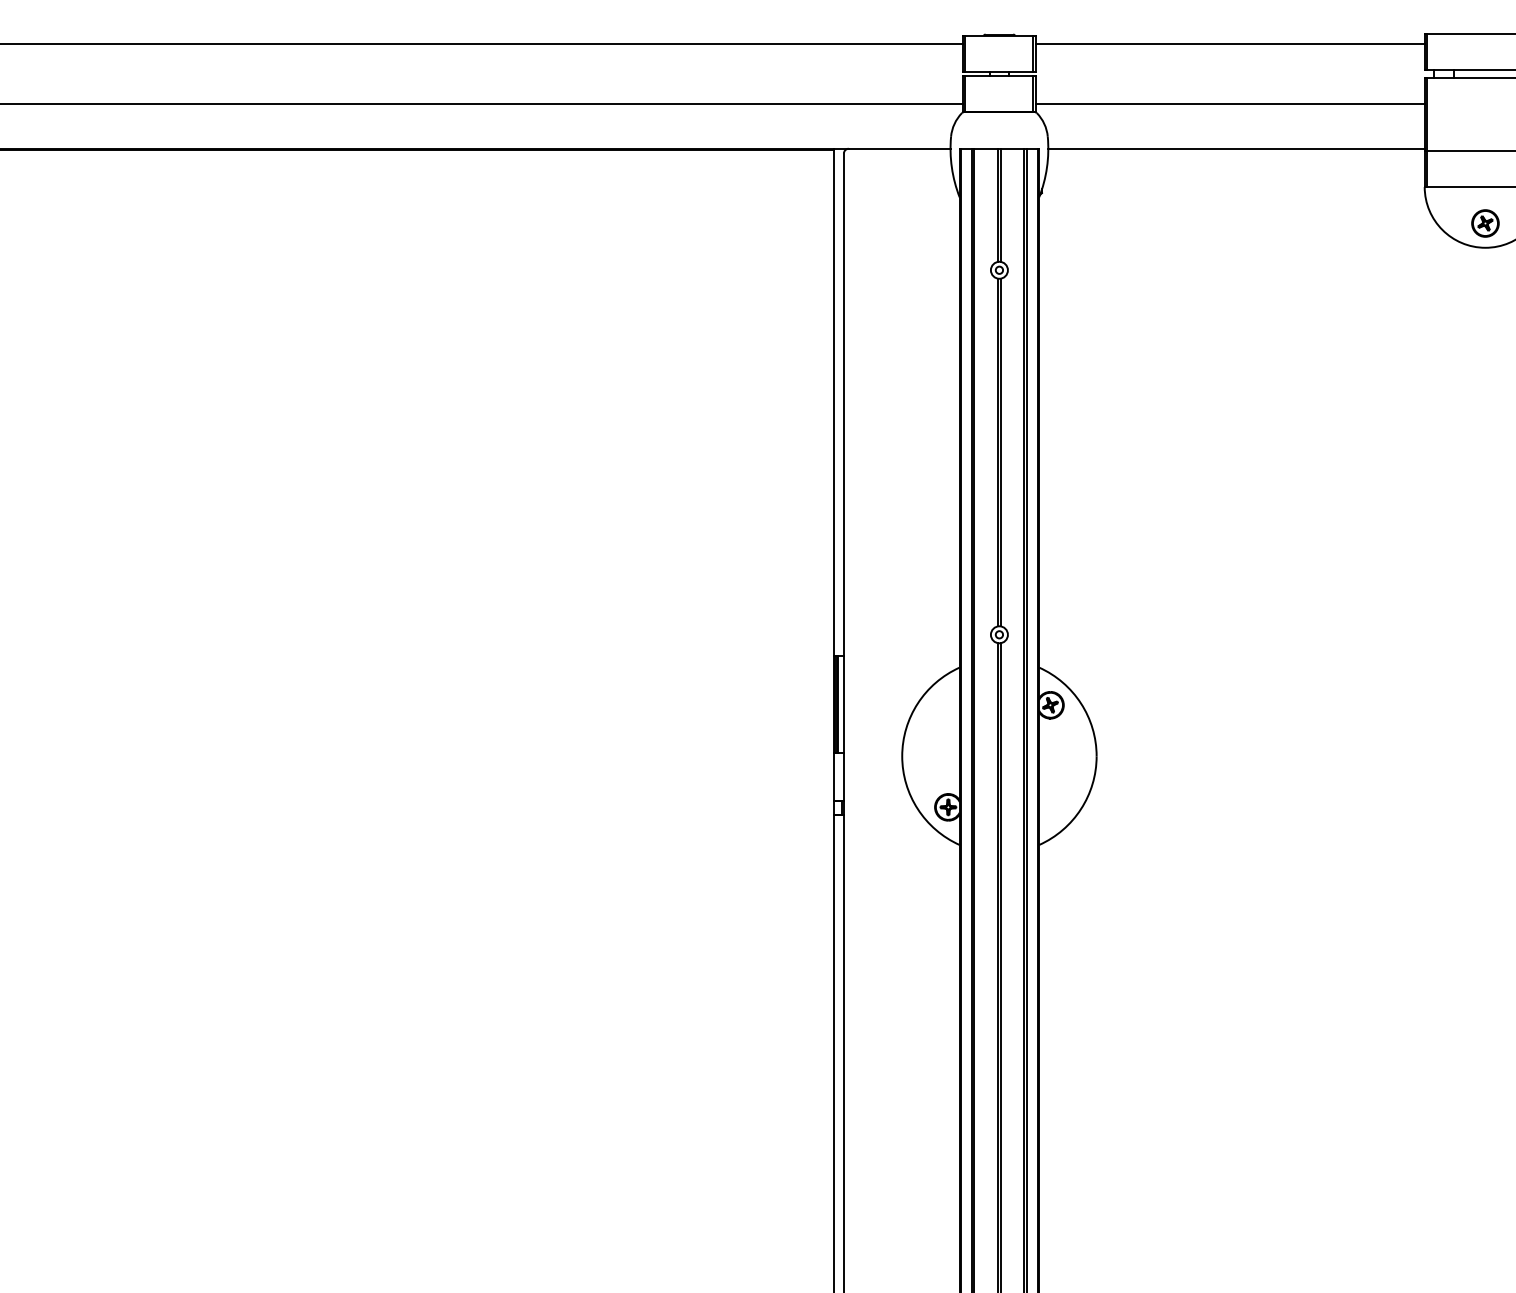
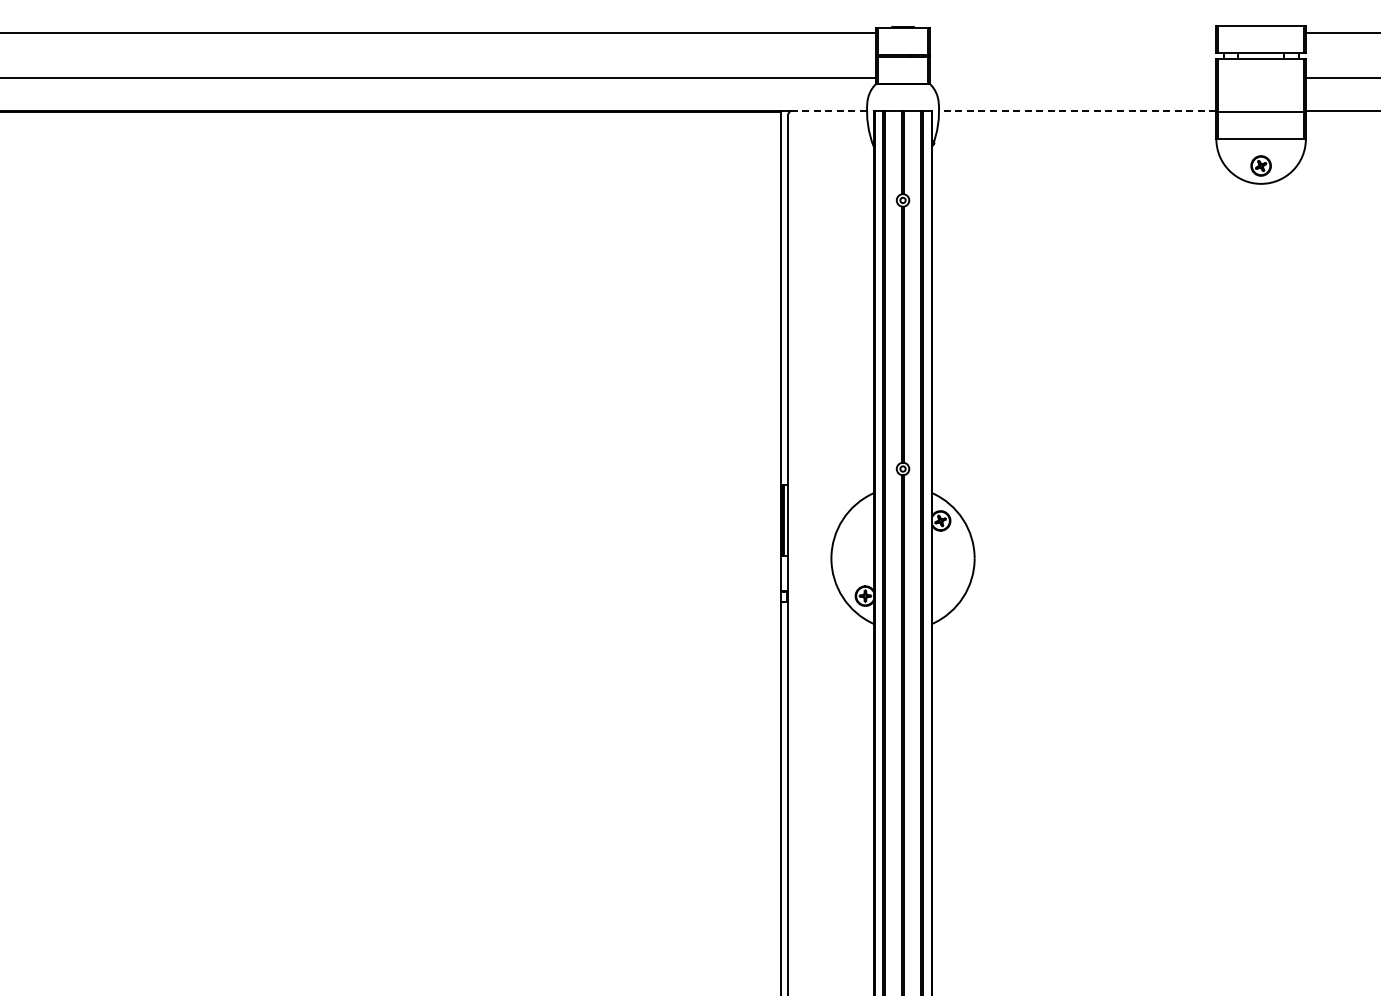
line: (1229, 43) -> (1072, 33), removed
line: (1229, 104) -> (1072, 78), removed
line: (899, 148) -> (829, 110), solid -> dashed
line: (1236, 148) -> (1077, 110), solid -> dashed

